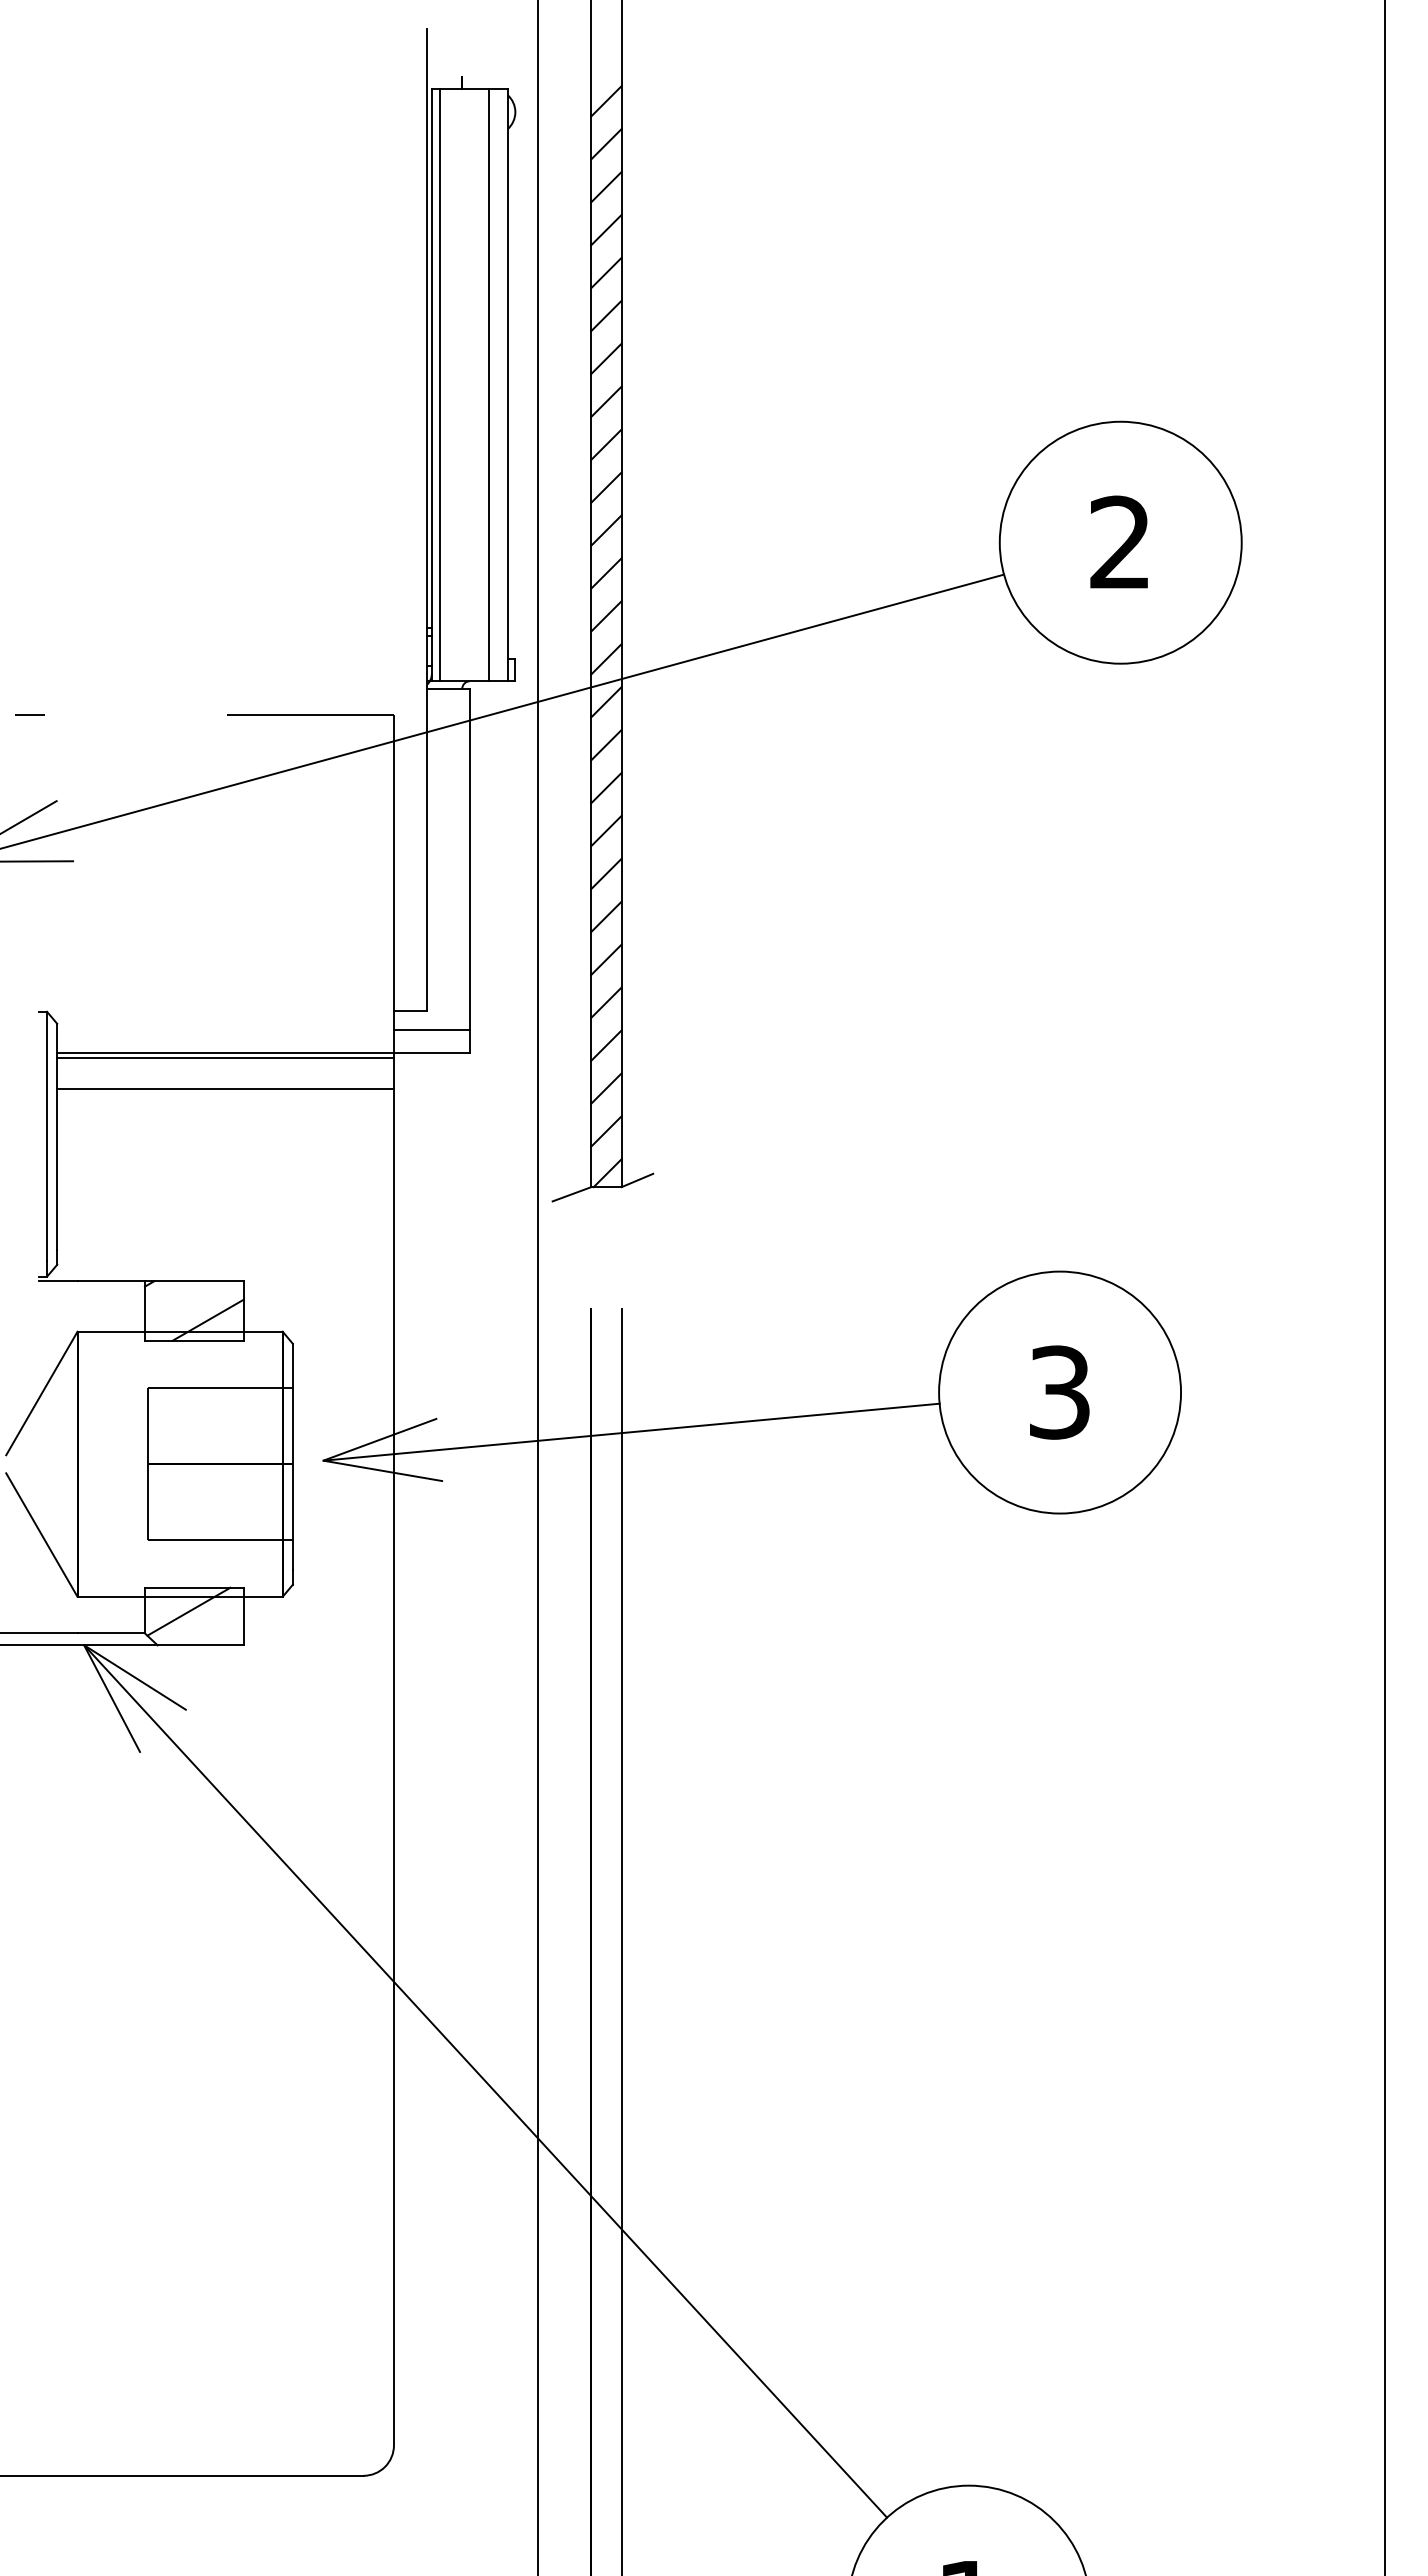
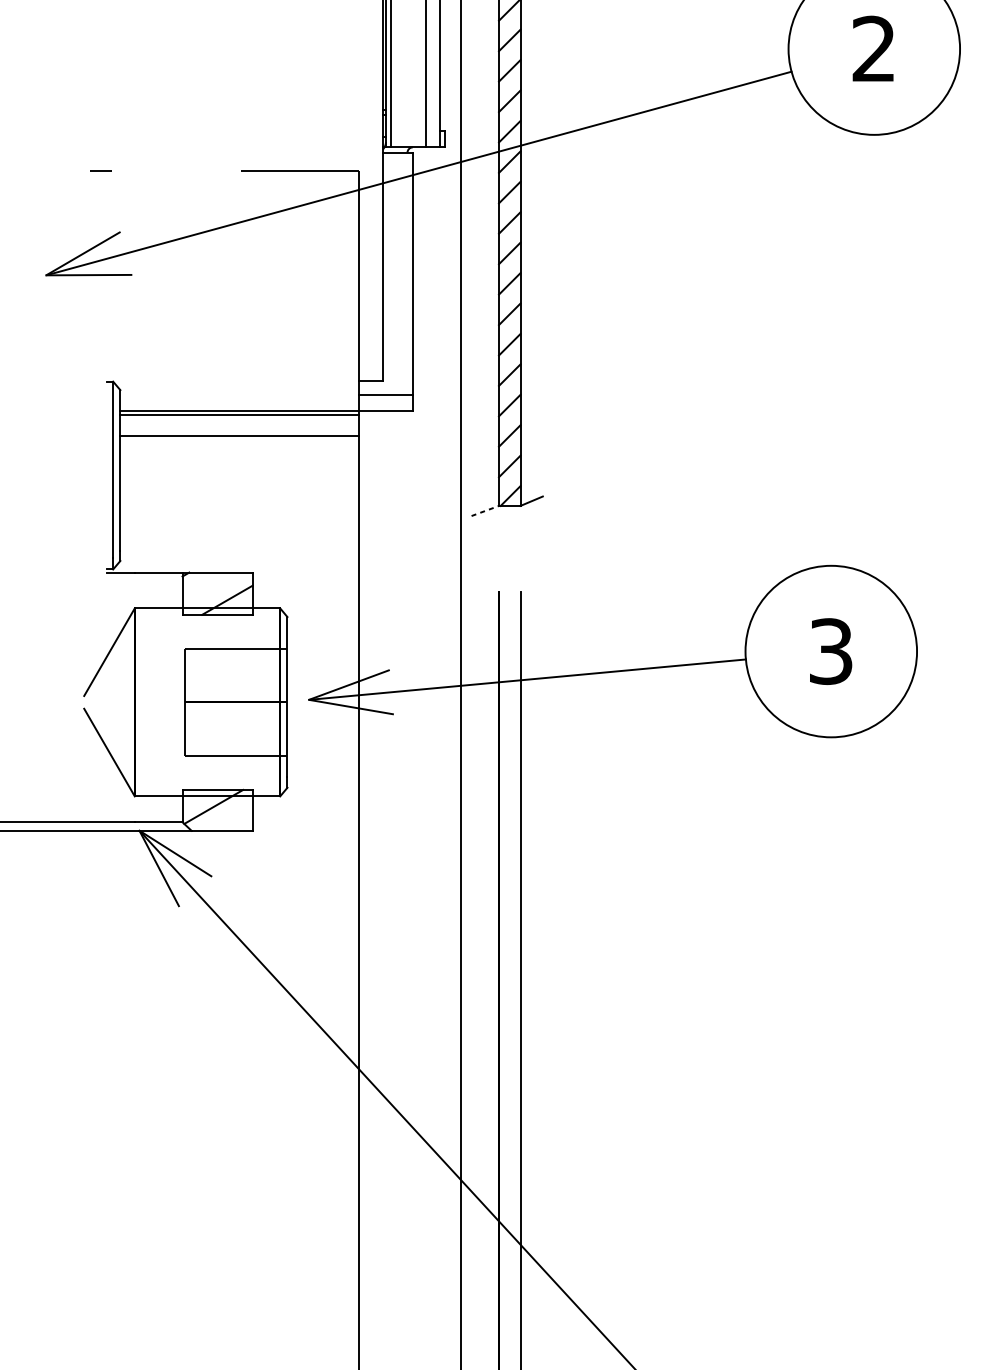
line: (571, 1194) -> (484, 511), solid -> dashed

